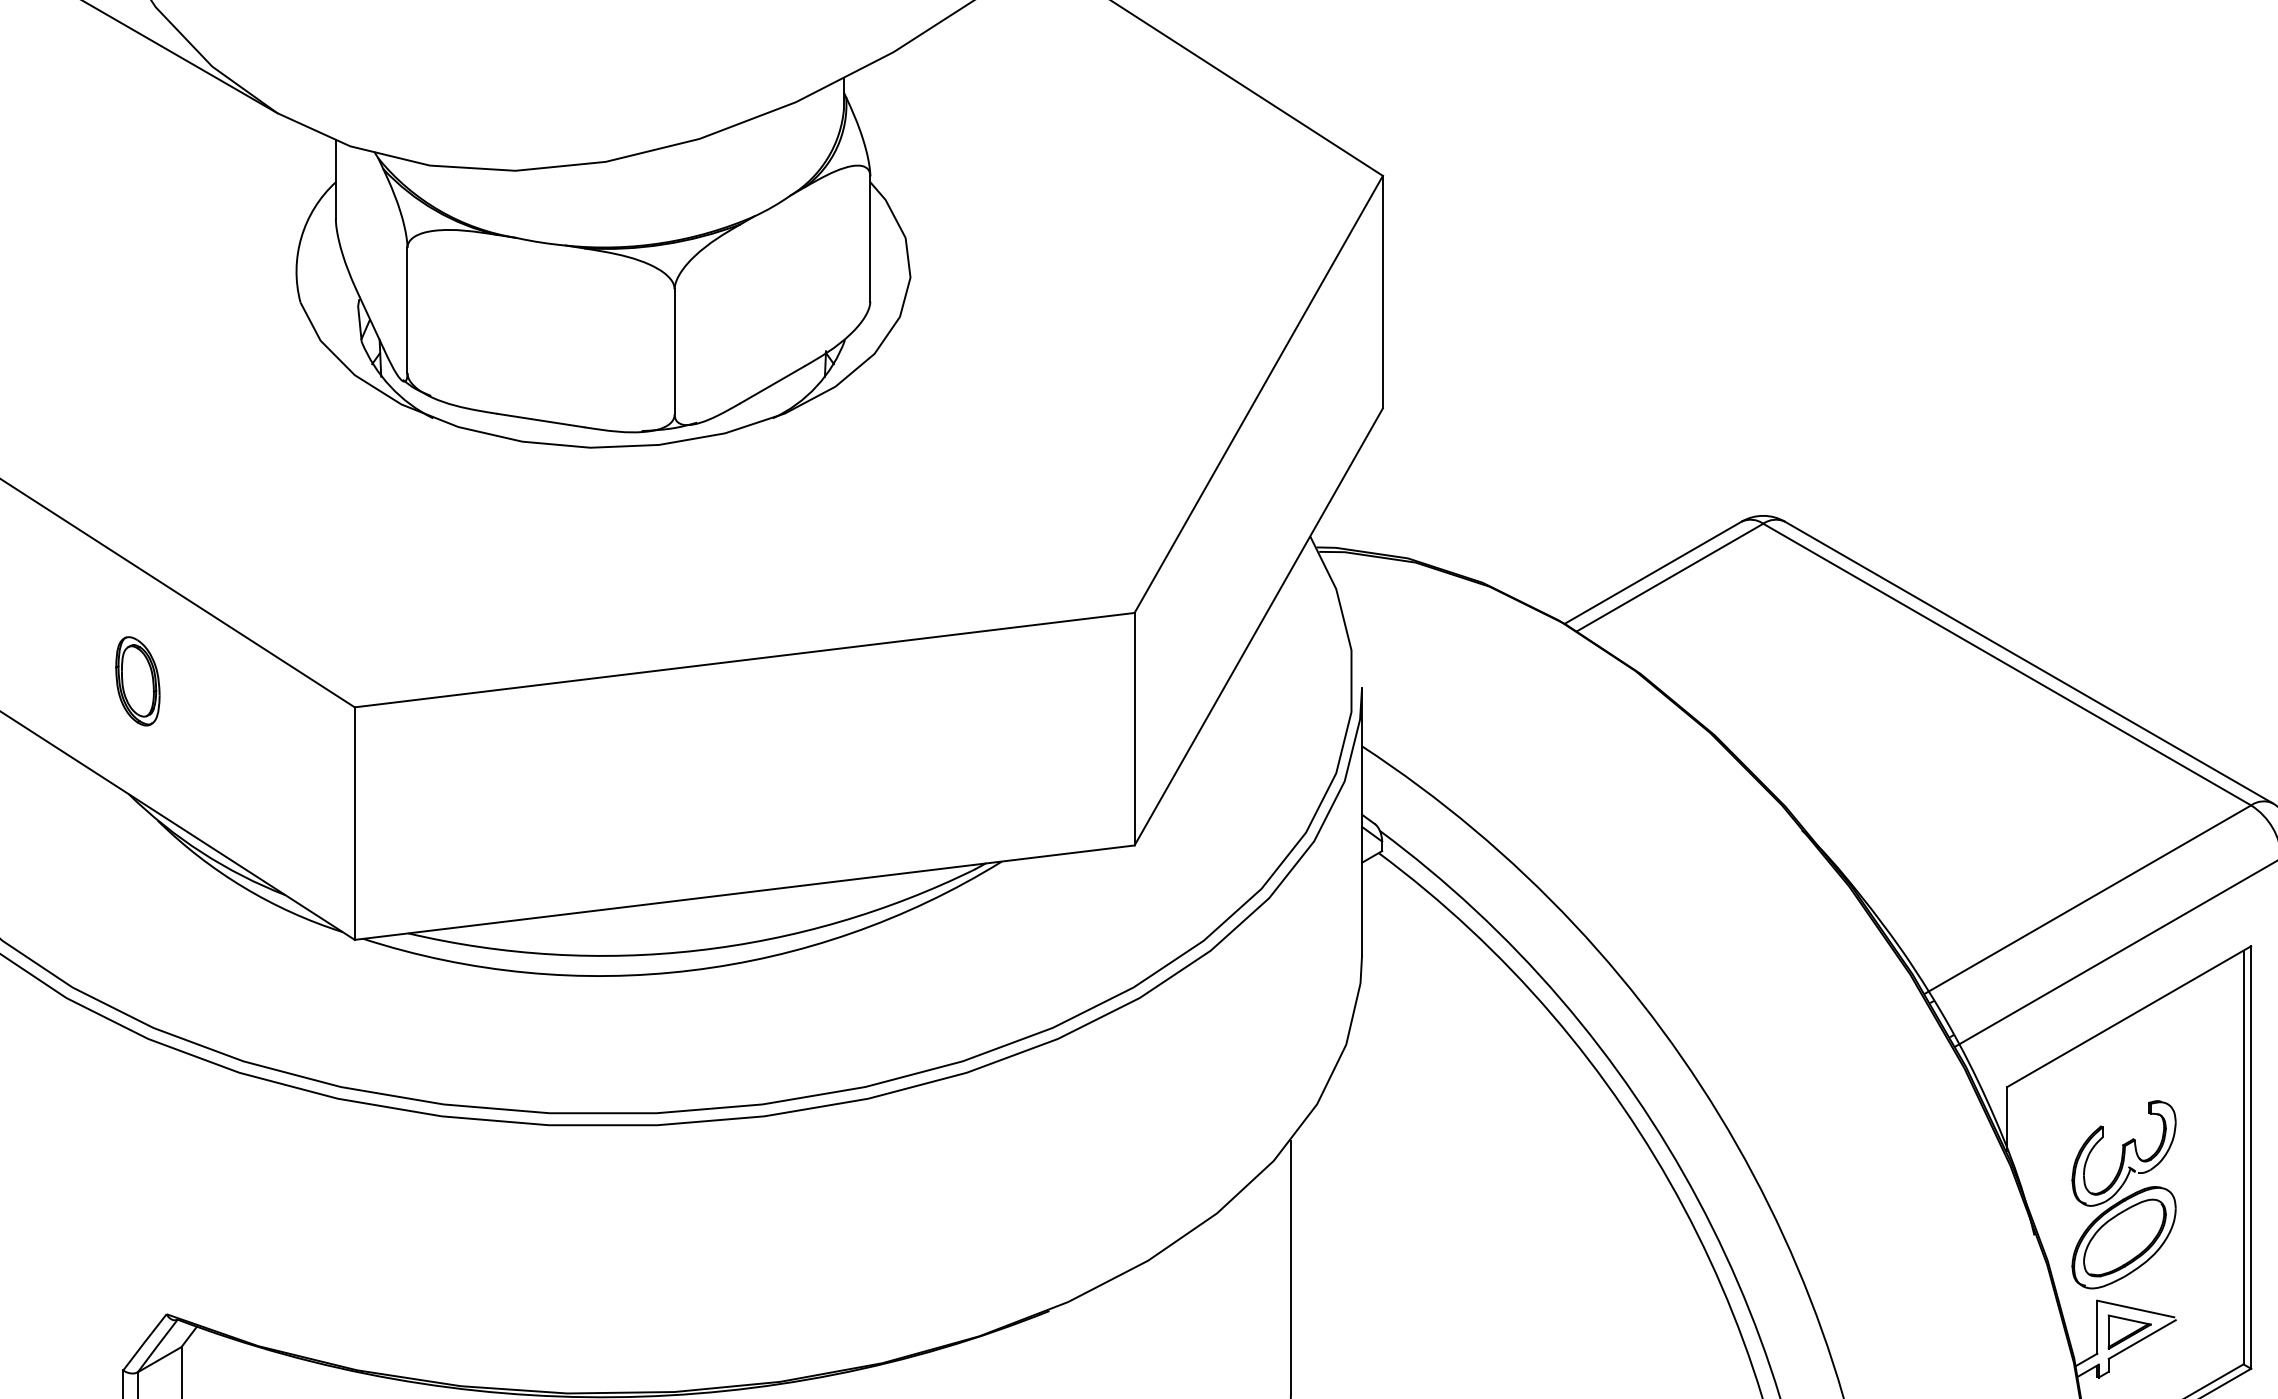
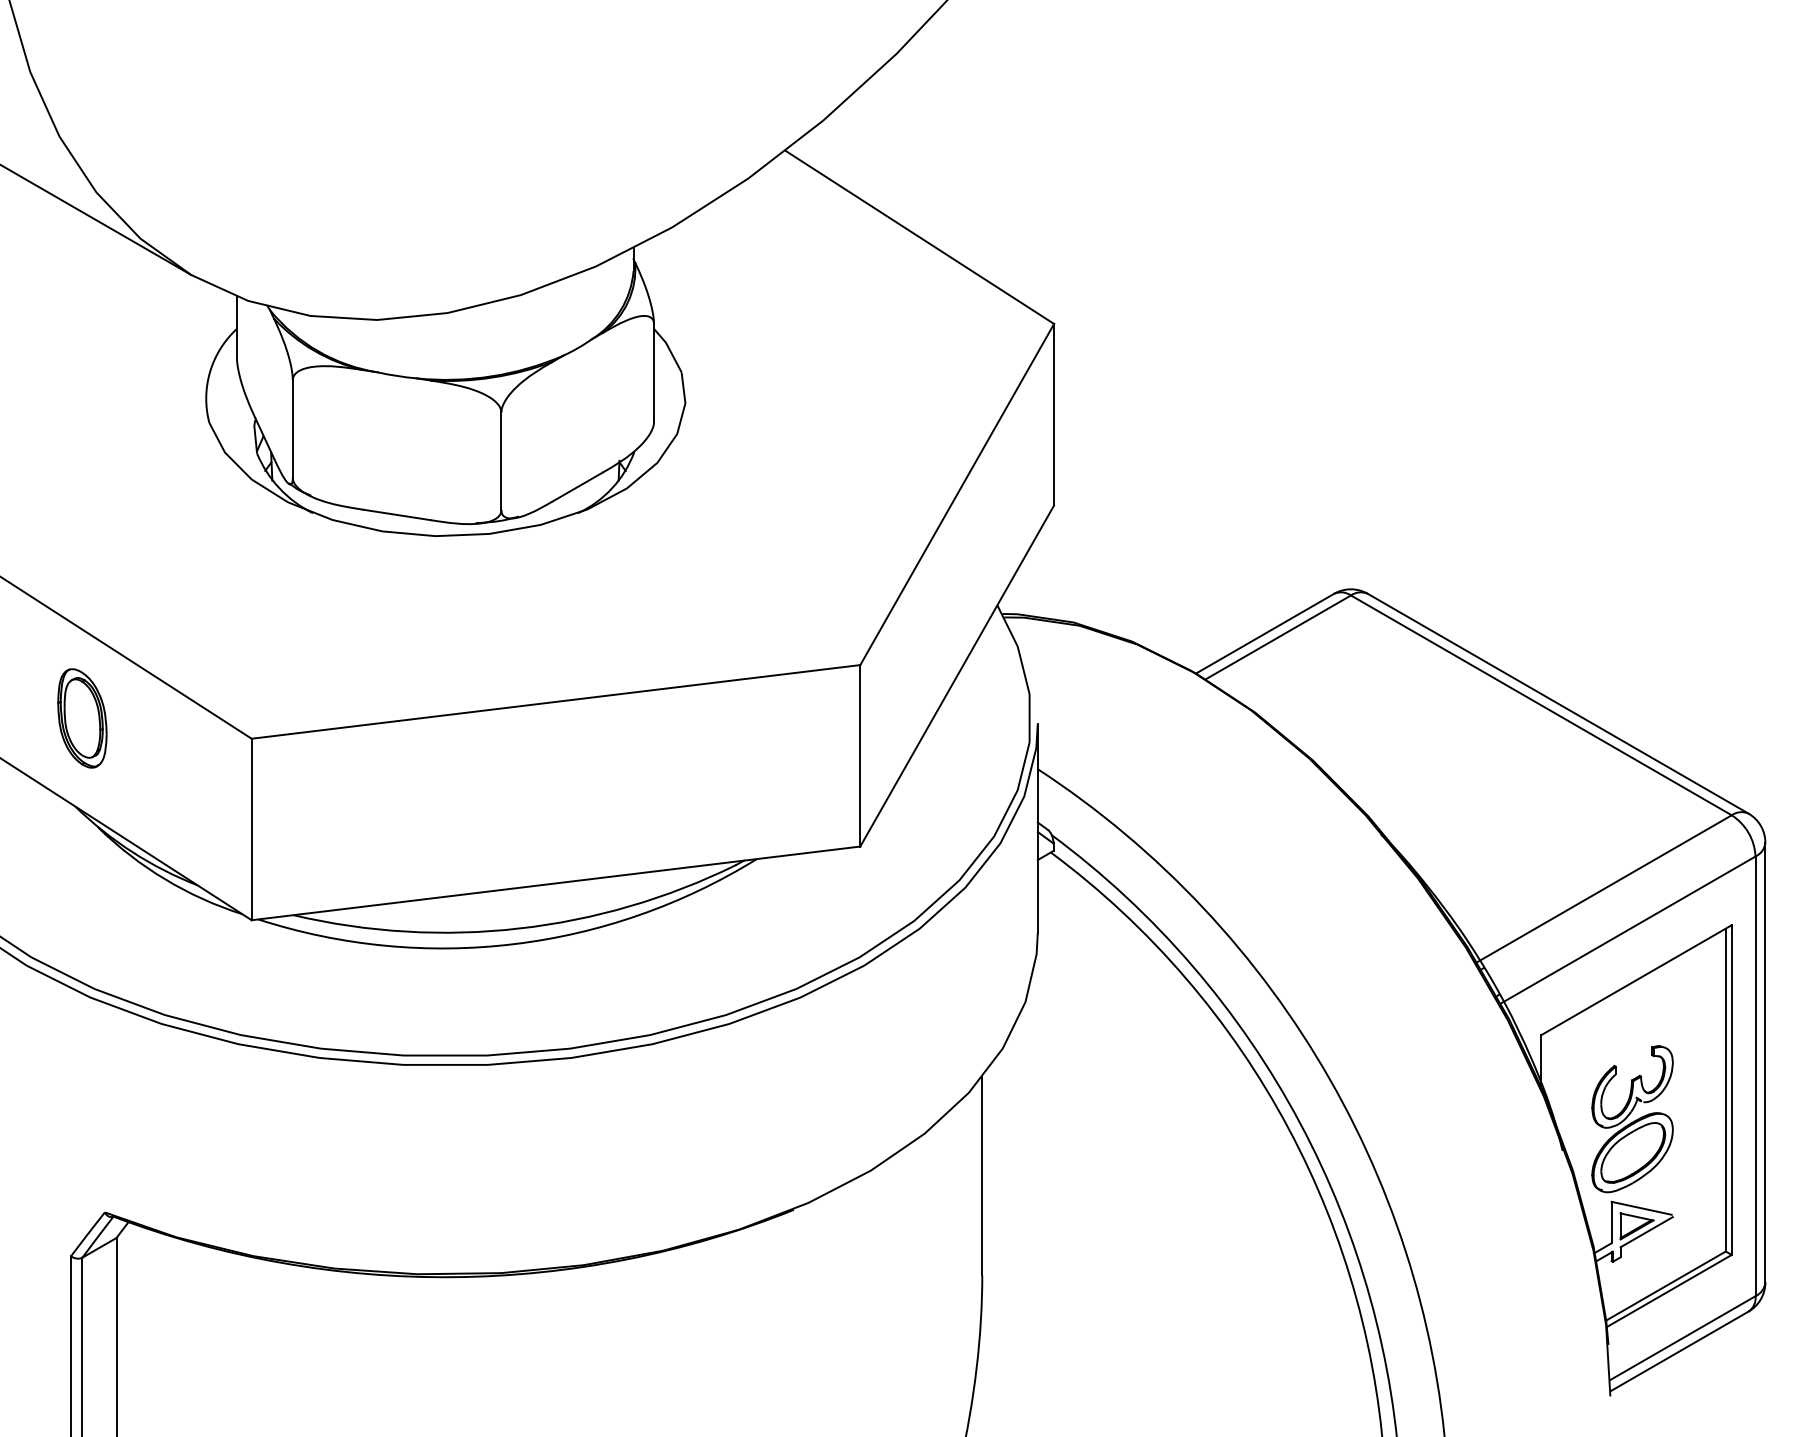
part: (137, 681) -> (82, 718), size x1.43

